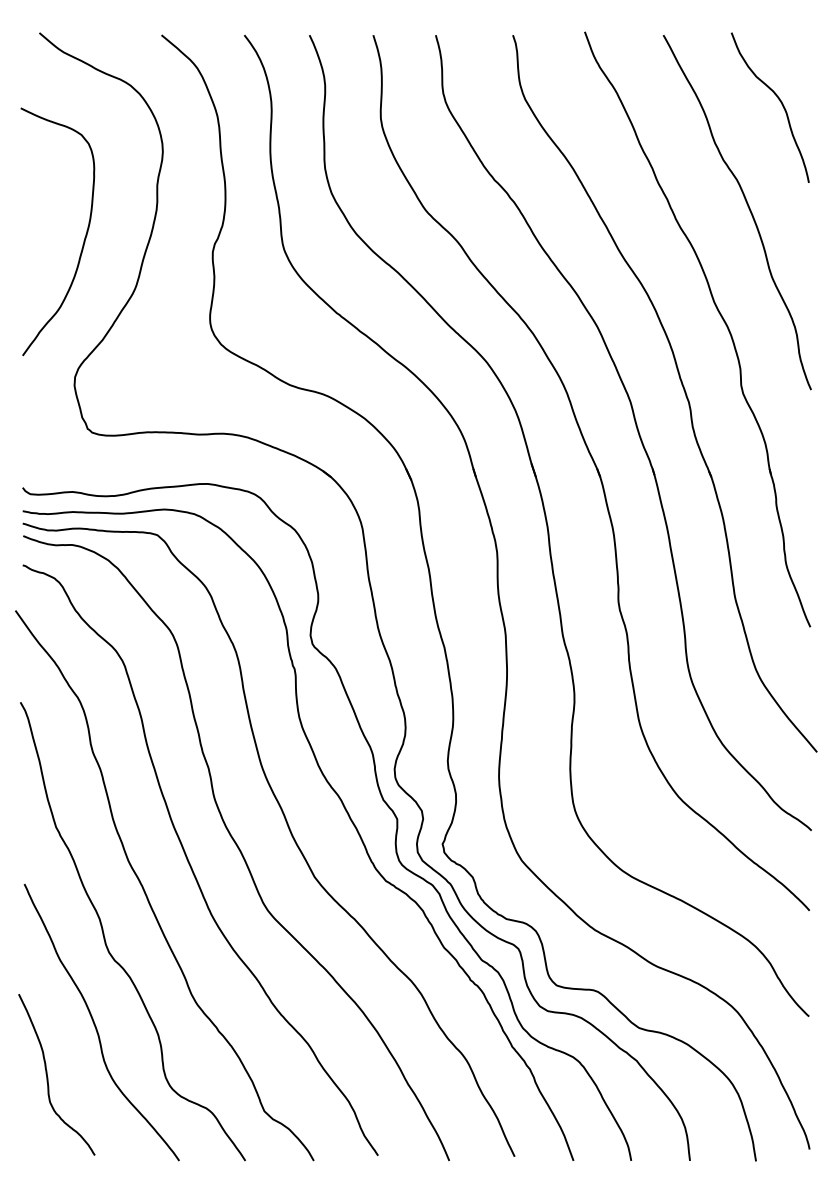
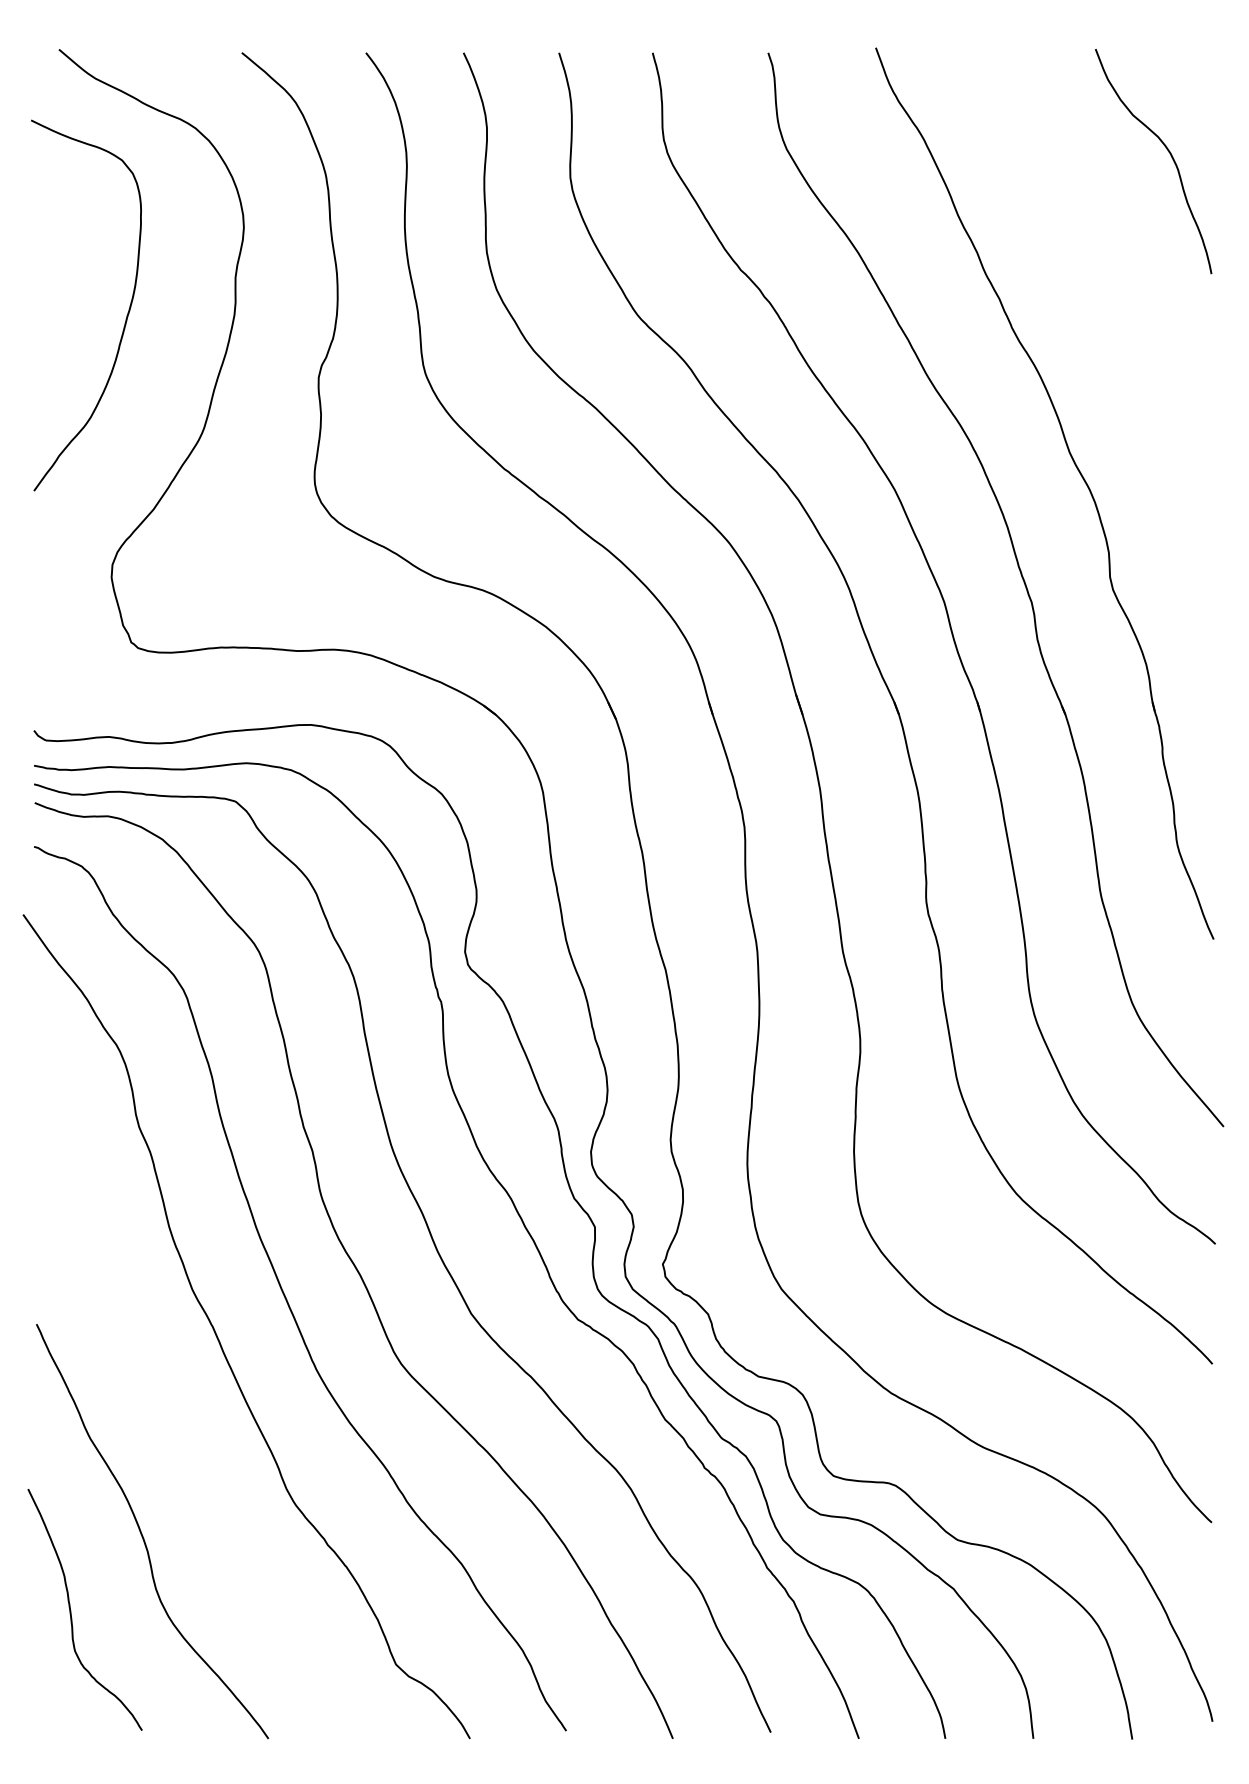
curve: (748, 209) -> (1120, 313), removed
curve: (83, 240) -> (125, 318), moved
curve: (105, 937) -> (157, 1404), removed

